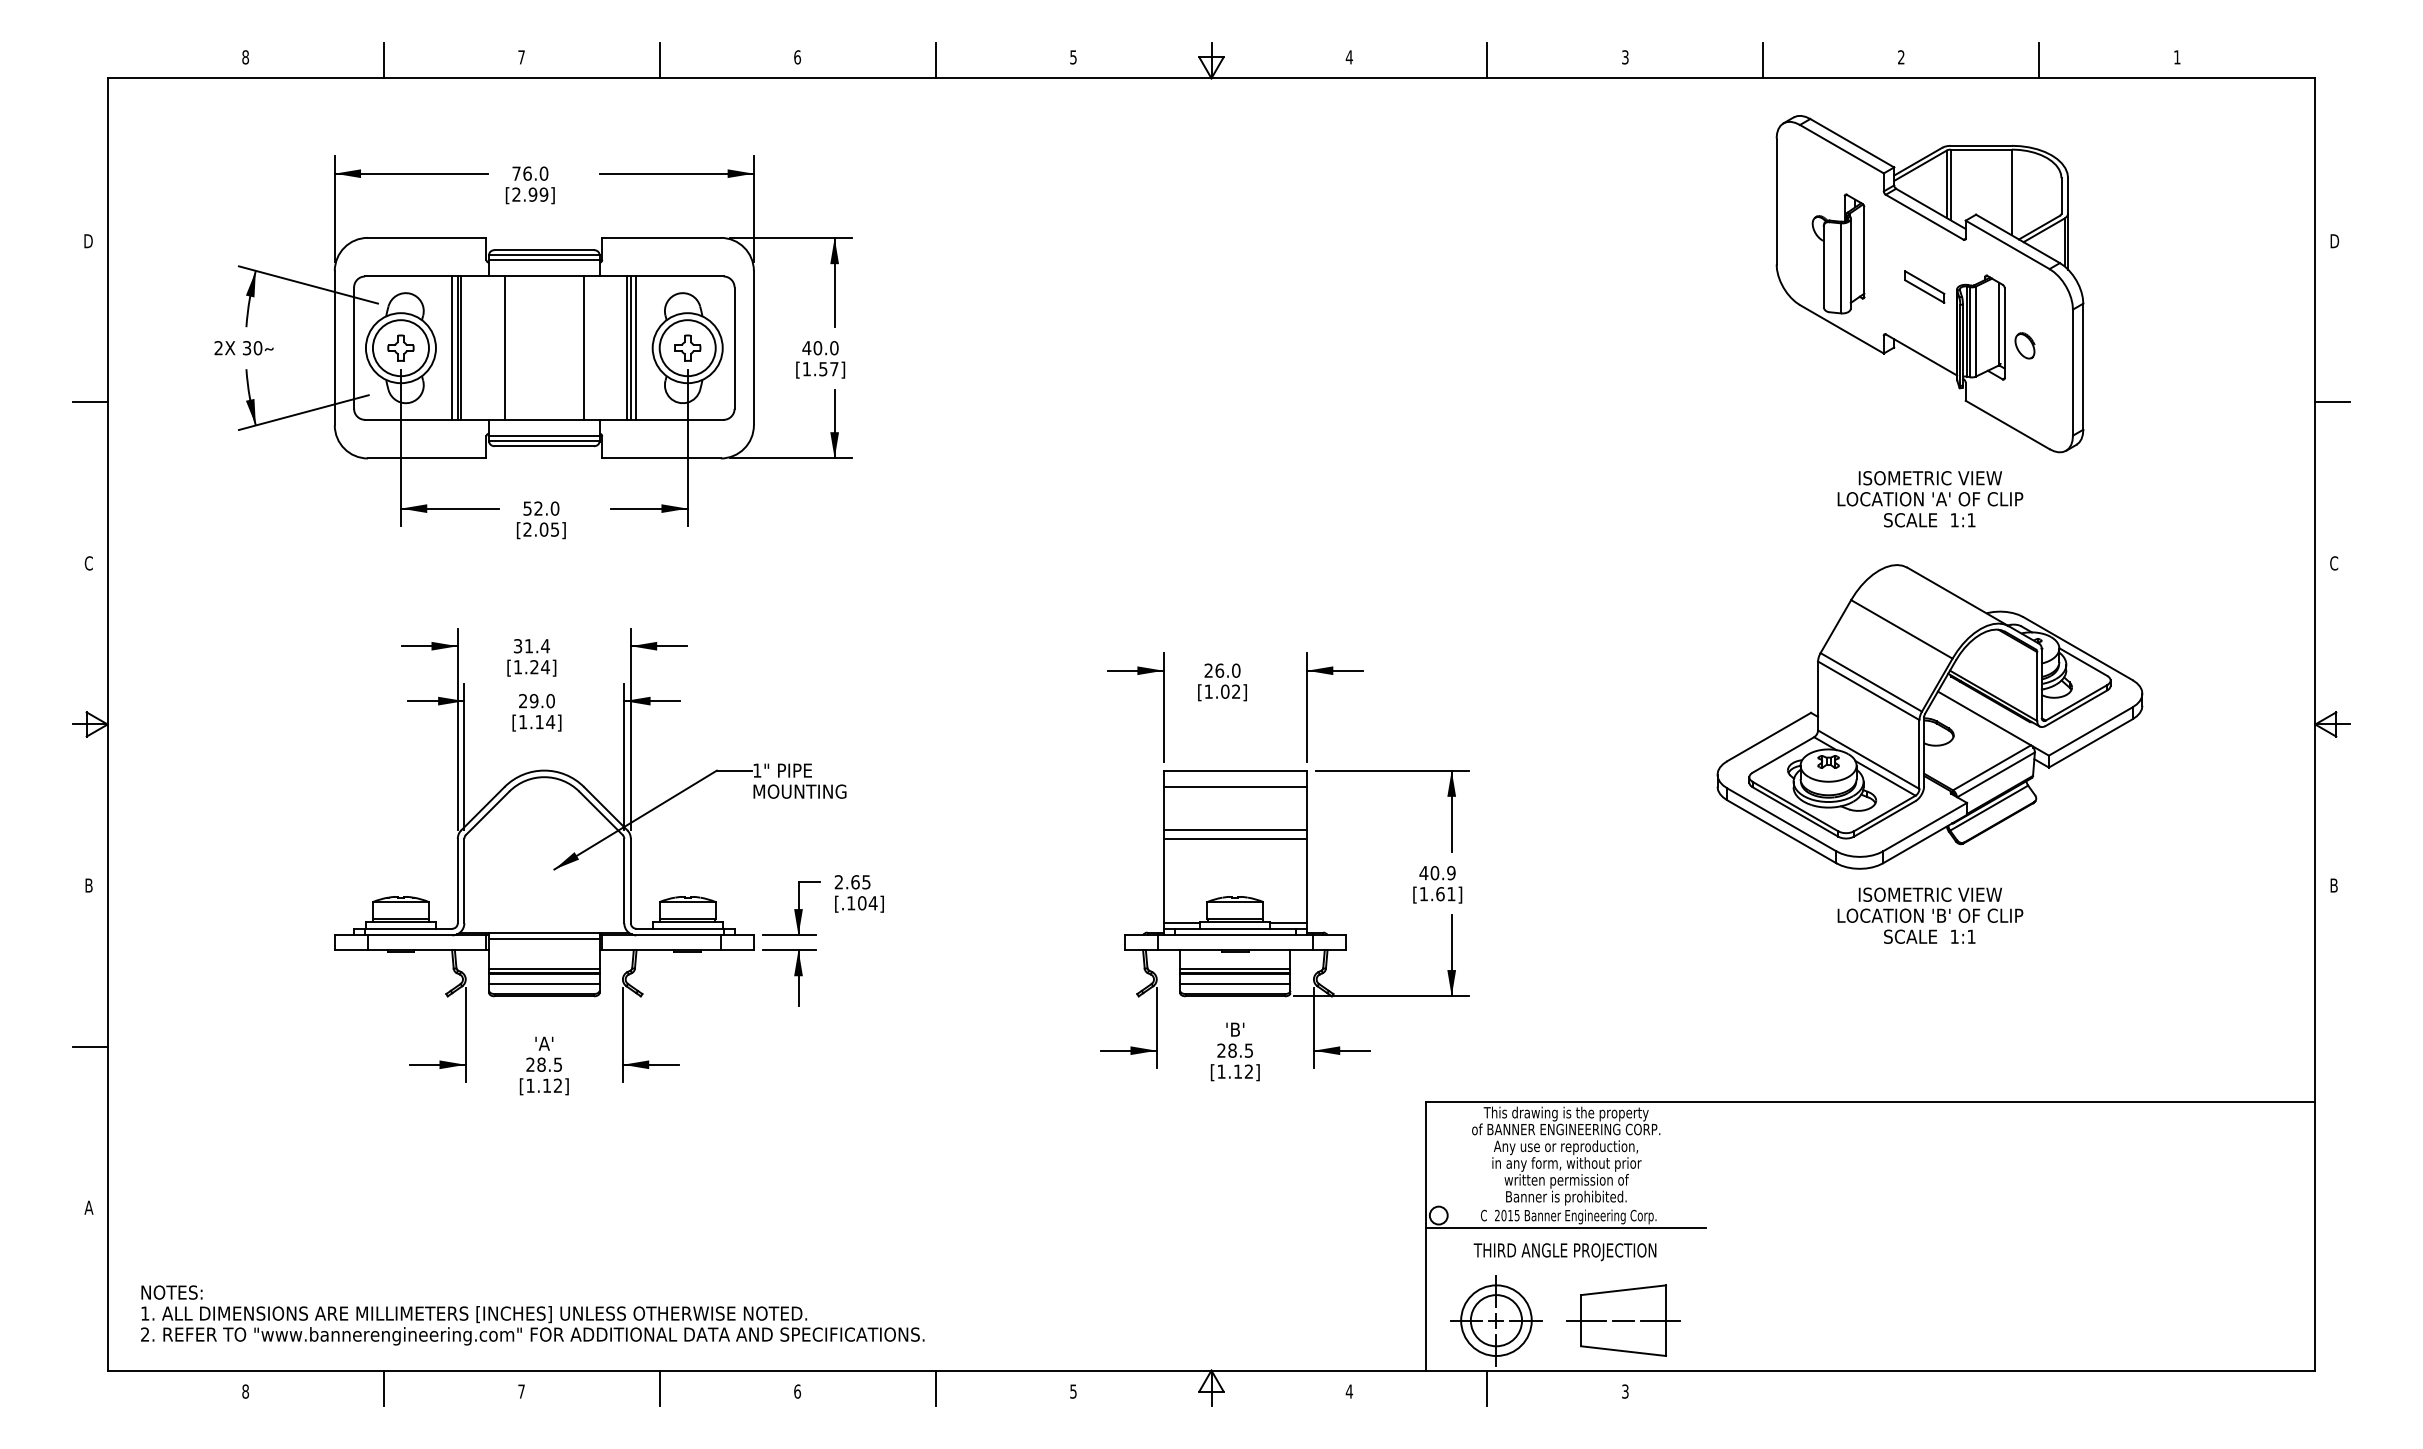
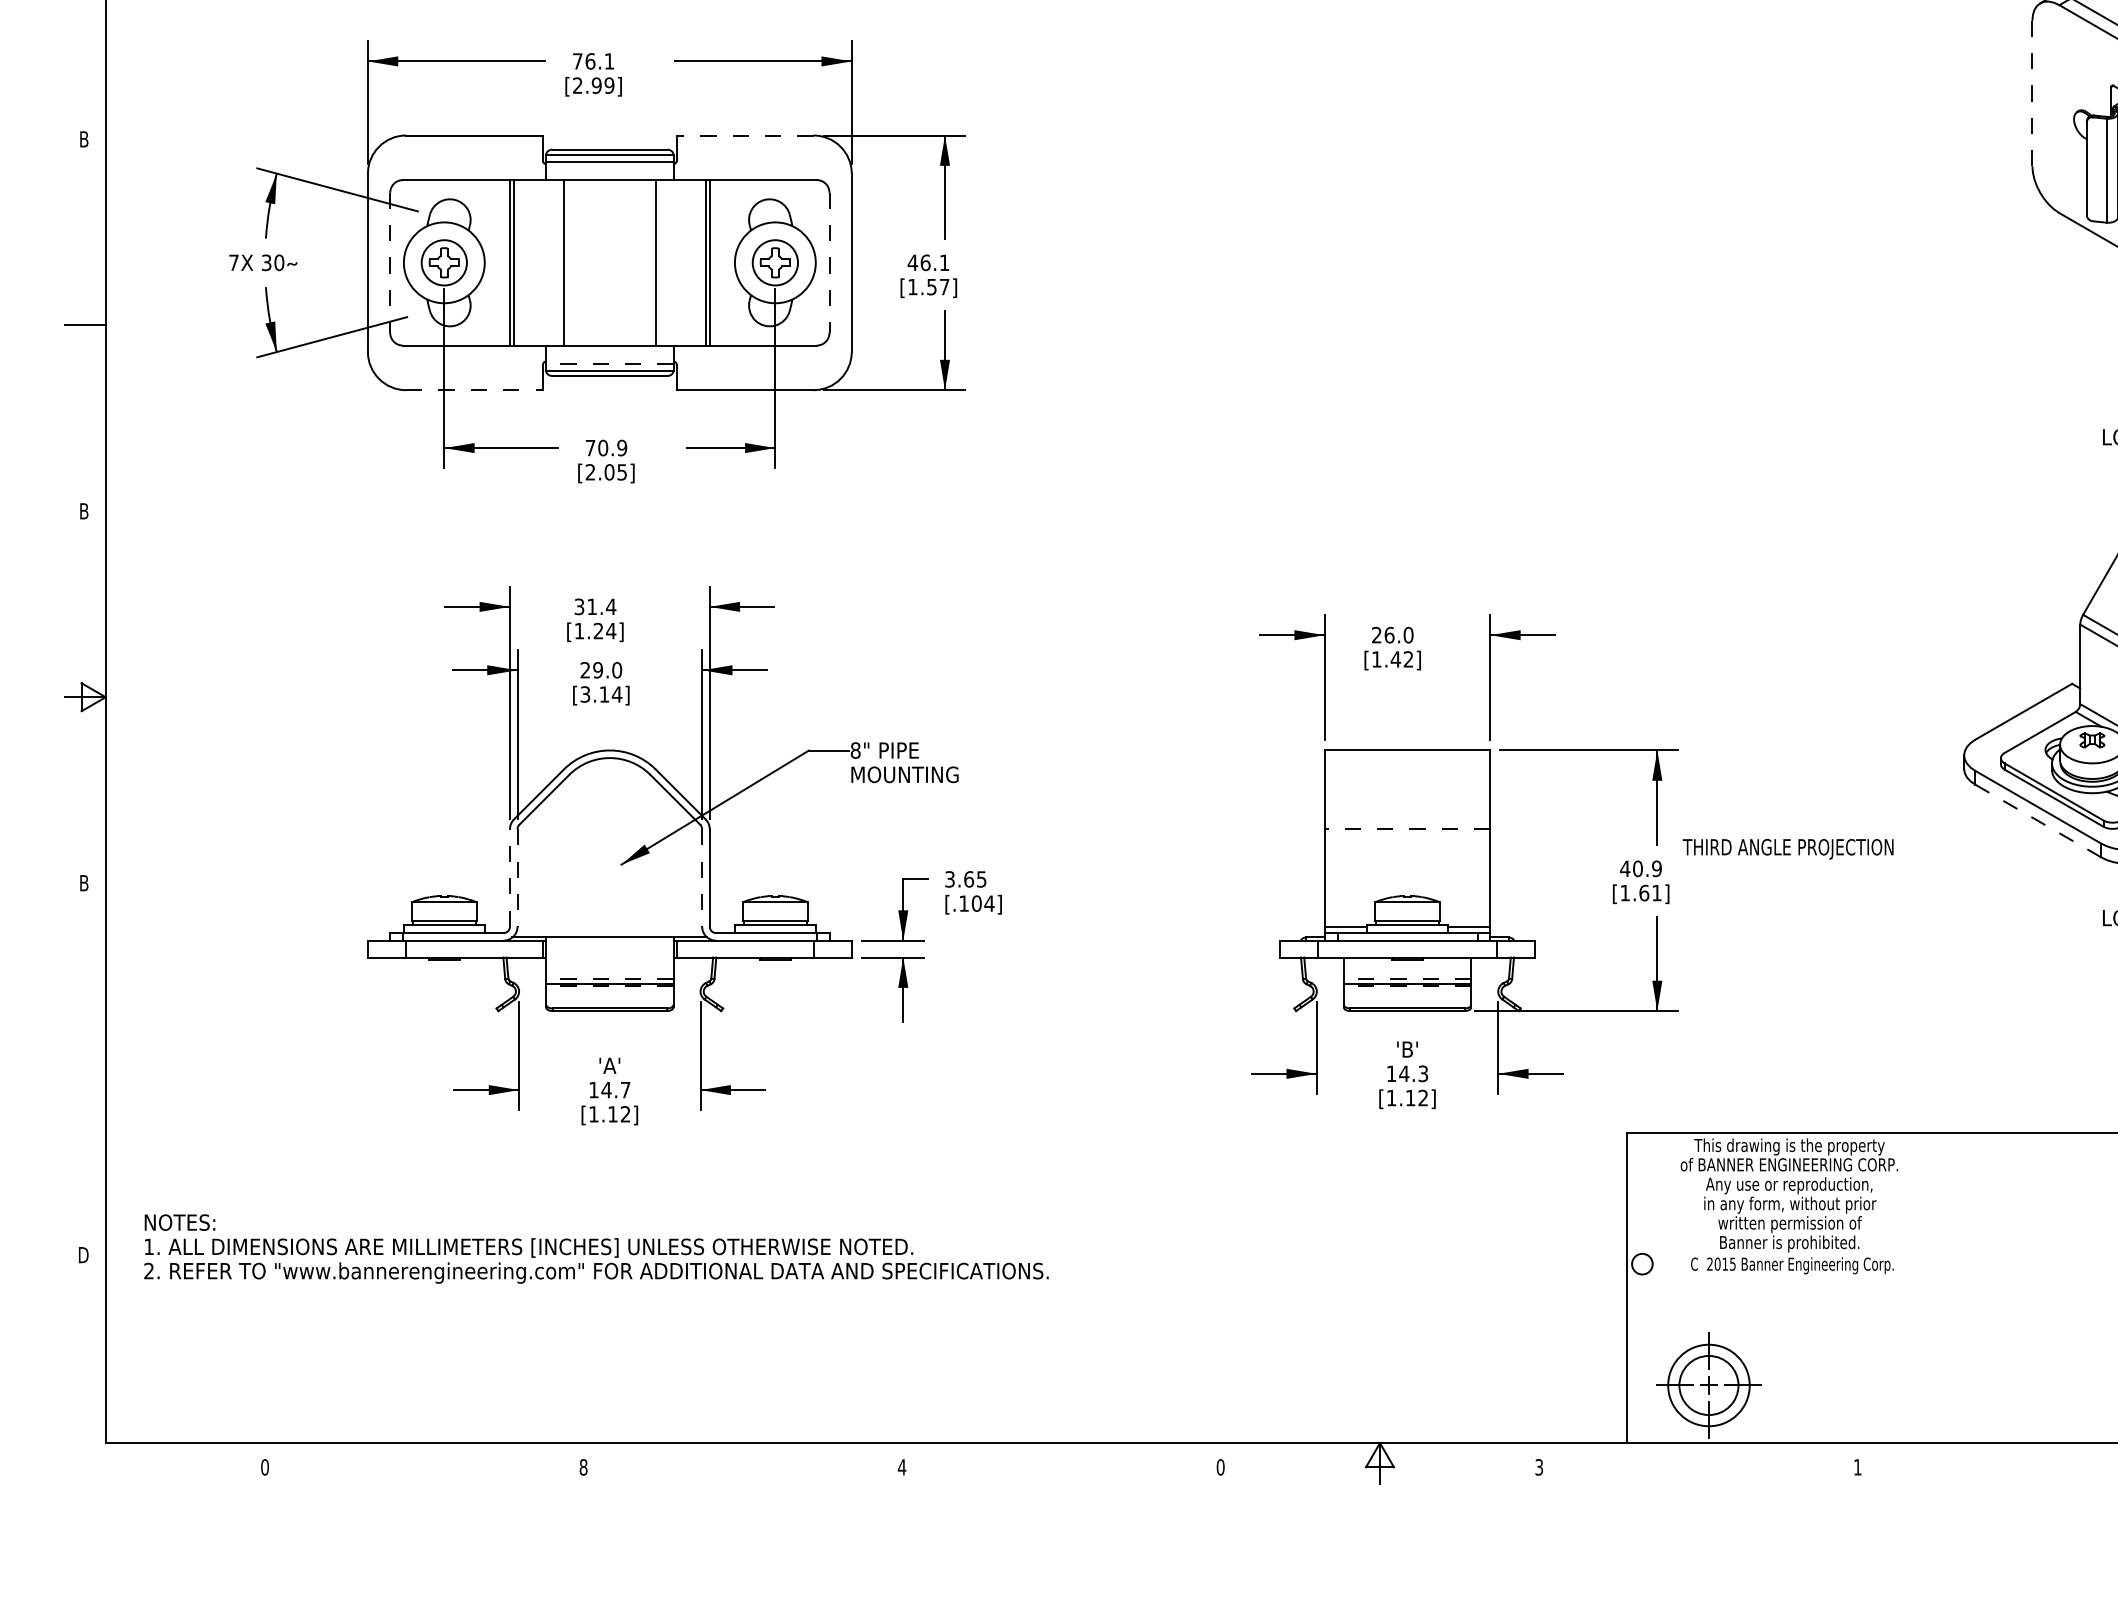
text: (543, 173) -> (608, 61), 76.0 -> 76.1
line: (1776, 201) -> (2032, 93), solid -> dashed
line: (661, 237) -> (745, 135), solid -> dashed
text: (88, 241) -> (83, 139), D -> B
line: (452, 347) -> (503, 262), removed
line: (636, 347) -> (716, 262), removed
text: (218, 348) -> (233, 263), 2X -> 7X
line: (354, 348) -> (390, 263), solid -> dashed
circle: (400, 348) -> (443, 263), size x0.7
circle: (687, 348) -> (775, 263), size x0.7
line: (734, 348) -> (829, 263), solid -> dashed
text: (825, 348) -> (934, 263), 40.0 -> 46.1
line: (543, 435) -> (608, 363), solid -> dashed
line: (427, 458) -> (474, 390), solid -> dashed
text: (541, 508) -> (606, 447), 52.0 -> 70.9
text: (88, 563) -> (83, 511), C -> B
text: (1224, 691) -> (1395, 659), [1.02] -> [1.42]
text: (523, 721) -> (585, 693), [1.14] -> [3.14]
text: (757, 770) -> (855, 750), 1" -> 8"
line: (1235, 787) -> (1407, 769), removed
line: (1235, 830) -> (1407, 819), removed
line: (1782, 832) -> (2039, 821), solid -> dashed
line: (1235, 838) -> (1407, 828), solid -> dashed
line: (457, 880) -> (509, 877), solid -> dashed
line: (464, 881) -> (517, 878), solid -> dashed
line: (624, 881) -> (702, 878), solid -> dashed
text: (838, 882) -> (949, 879), 2.65 -> 3.65
line: (544, 938) -> (610, 944), removed
line: (543, 968) -> (608, 978), solid -> dashed
line: (1234, 968) -> (1406, 978), solid -> dashed
line: (543, 974) -> (608, 985), solid -> dashed
line: (1234, 974) -> (1406, 985), solid -> dashed
line: (544, 984) -> (610, 997), removed
line: (1235, 984) -> (1407, 997), removed
line: (89, 1046) -> (84, 1068), removed
text: (1235, 1050) -> (1407, 1073), 28.5 -> 14.3
text: (543, 1064) -> (608, 1089), 28.5 -> 14.7
text: (88, 1207) -> (83, 1254), A -> D
line: (1565, 1227) -> (1788, 1277), removed
text: (1564, 1252) -> (1787, 849), moved
text: (532, 1315) -> (596, 1249), moved
part: (1623, 1320) -> (1855, 1385), removed
line: (383, 1387) -> (424, 1462), removed
line: (659, 1387) -> (742, 1462), removed
line: (935, 1387) -> (1061, 1462), removed
line: (1487, 1387) -> (1698, 1462), removed
text: (245, 1391) -> (264, 1467), 8 -> 0
text: (521, 1391) -> (583, 1467), 7 -> 8
text: (797, 1391) -> (902, 1467), 6 -> 4
text: (1073, 1391) -> (1220, 1467), 5 -> 0
text: (1349, 1391) -> (1539, 1467), 4 -> 3
text: (1625, 1391) -> (1857, 1467), 3 -> 1

